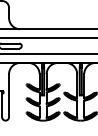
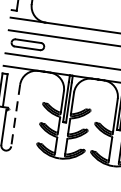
line: (9, 96) -> (16, 116), solid -> dashed

